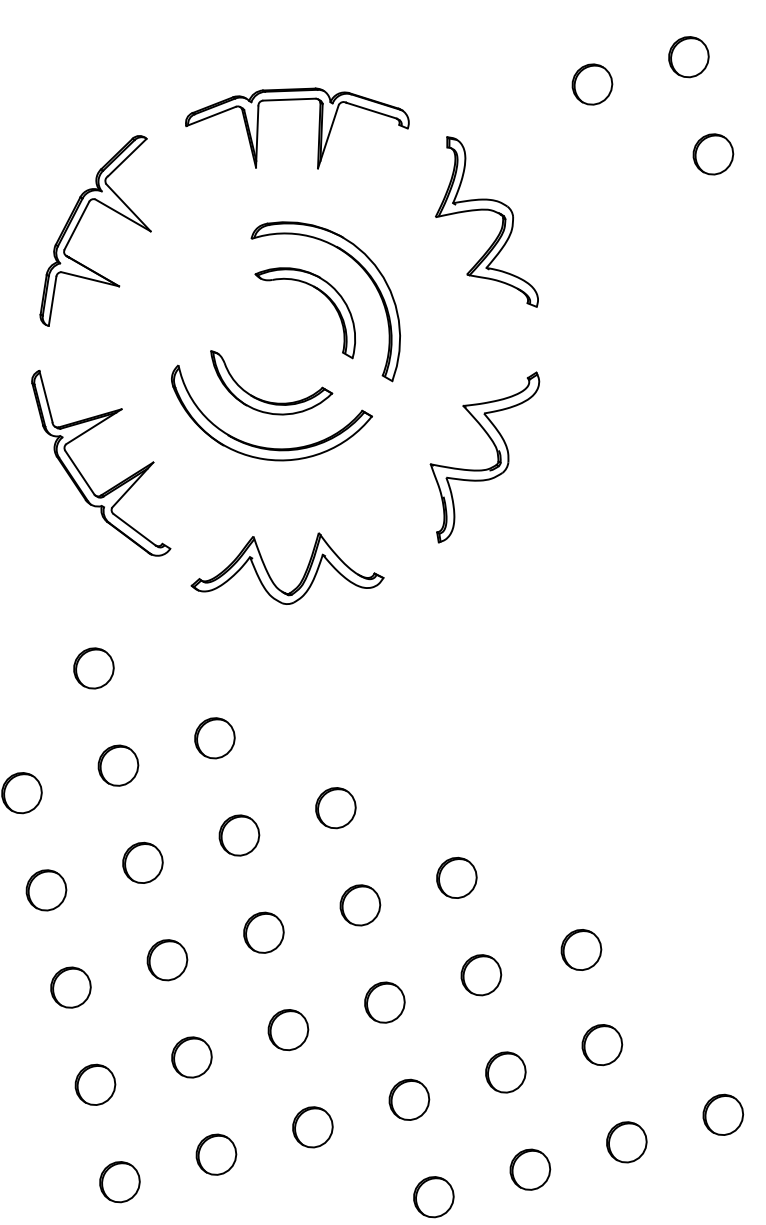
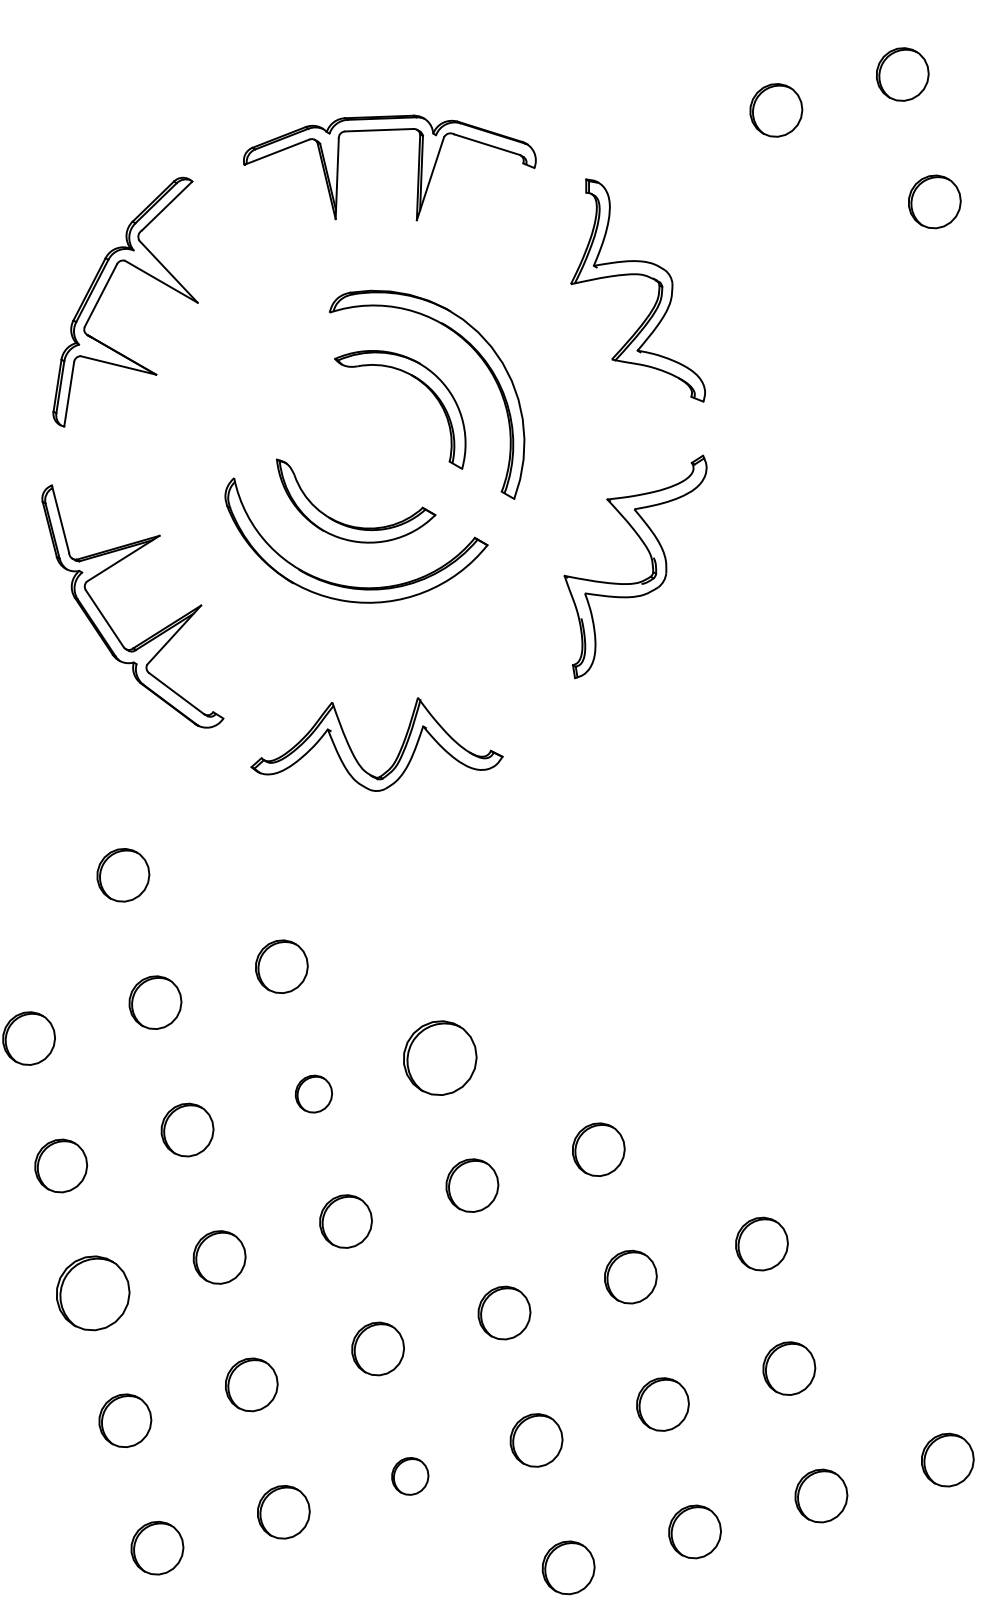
part: (489, 467) -> (641, 580), moved
part: (336, 808) -> (440, 1058), size x1.4
part: (239, 835) -> (313, 1093), size x0.7
part: (71, 987) -> (93, 1293), size x1.4
part: (313, 1127) -> (410, 1476), size x0.7

